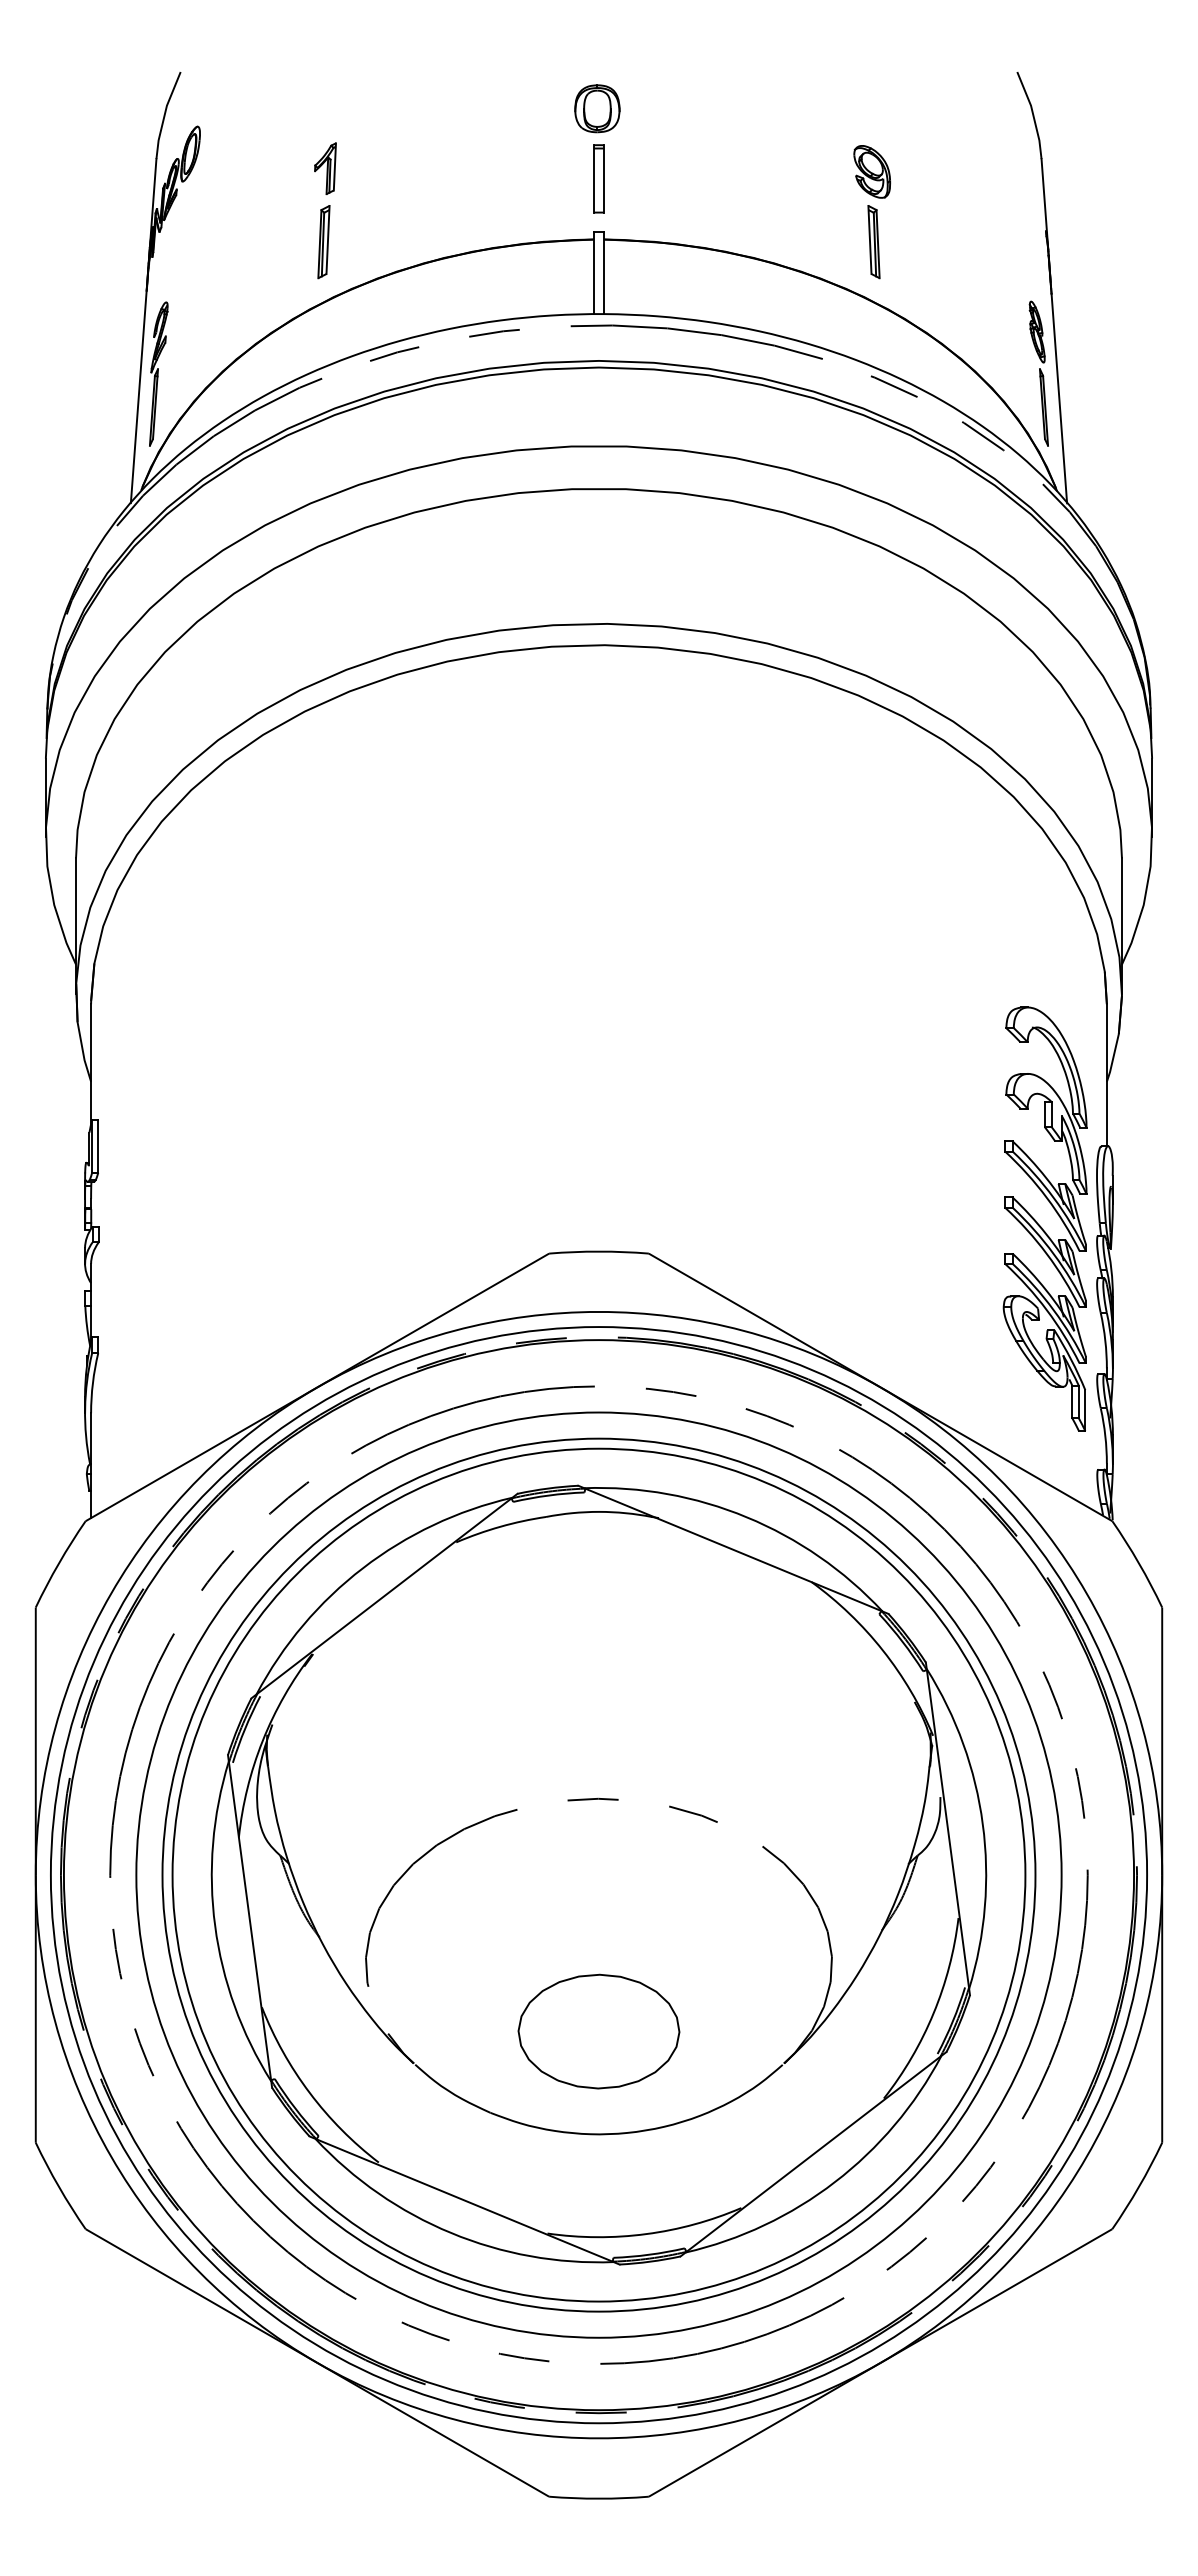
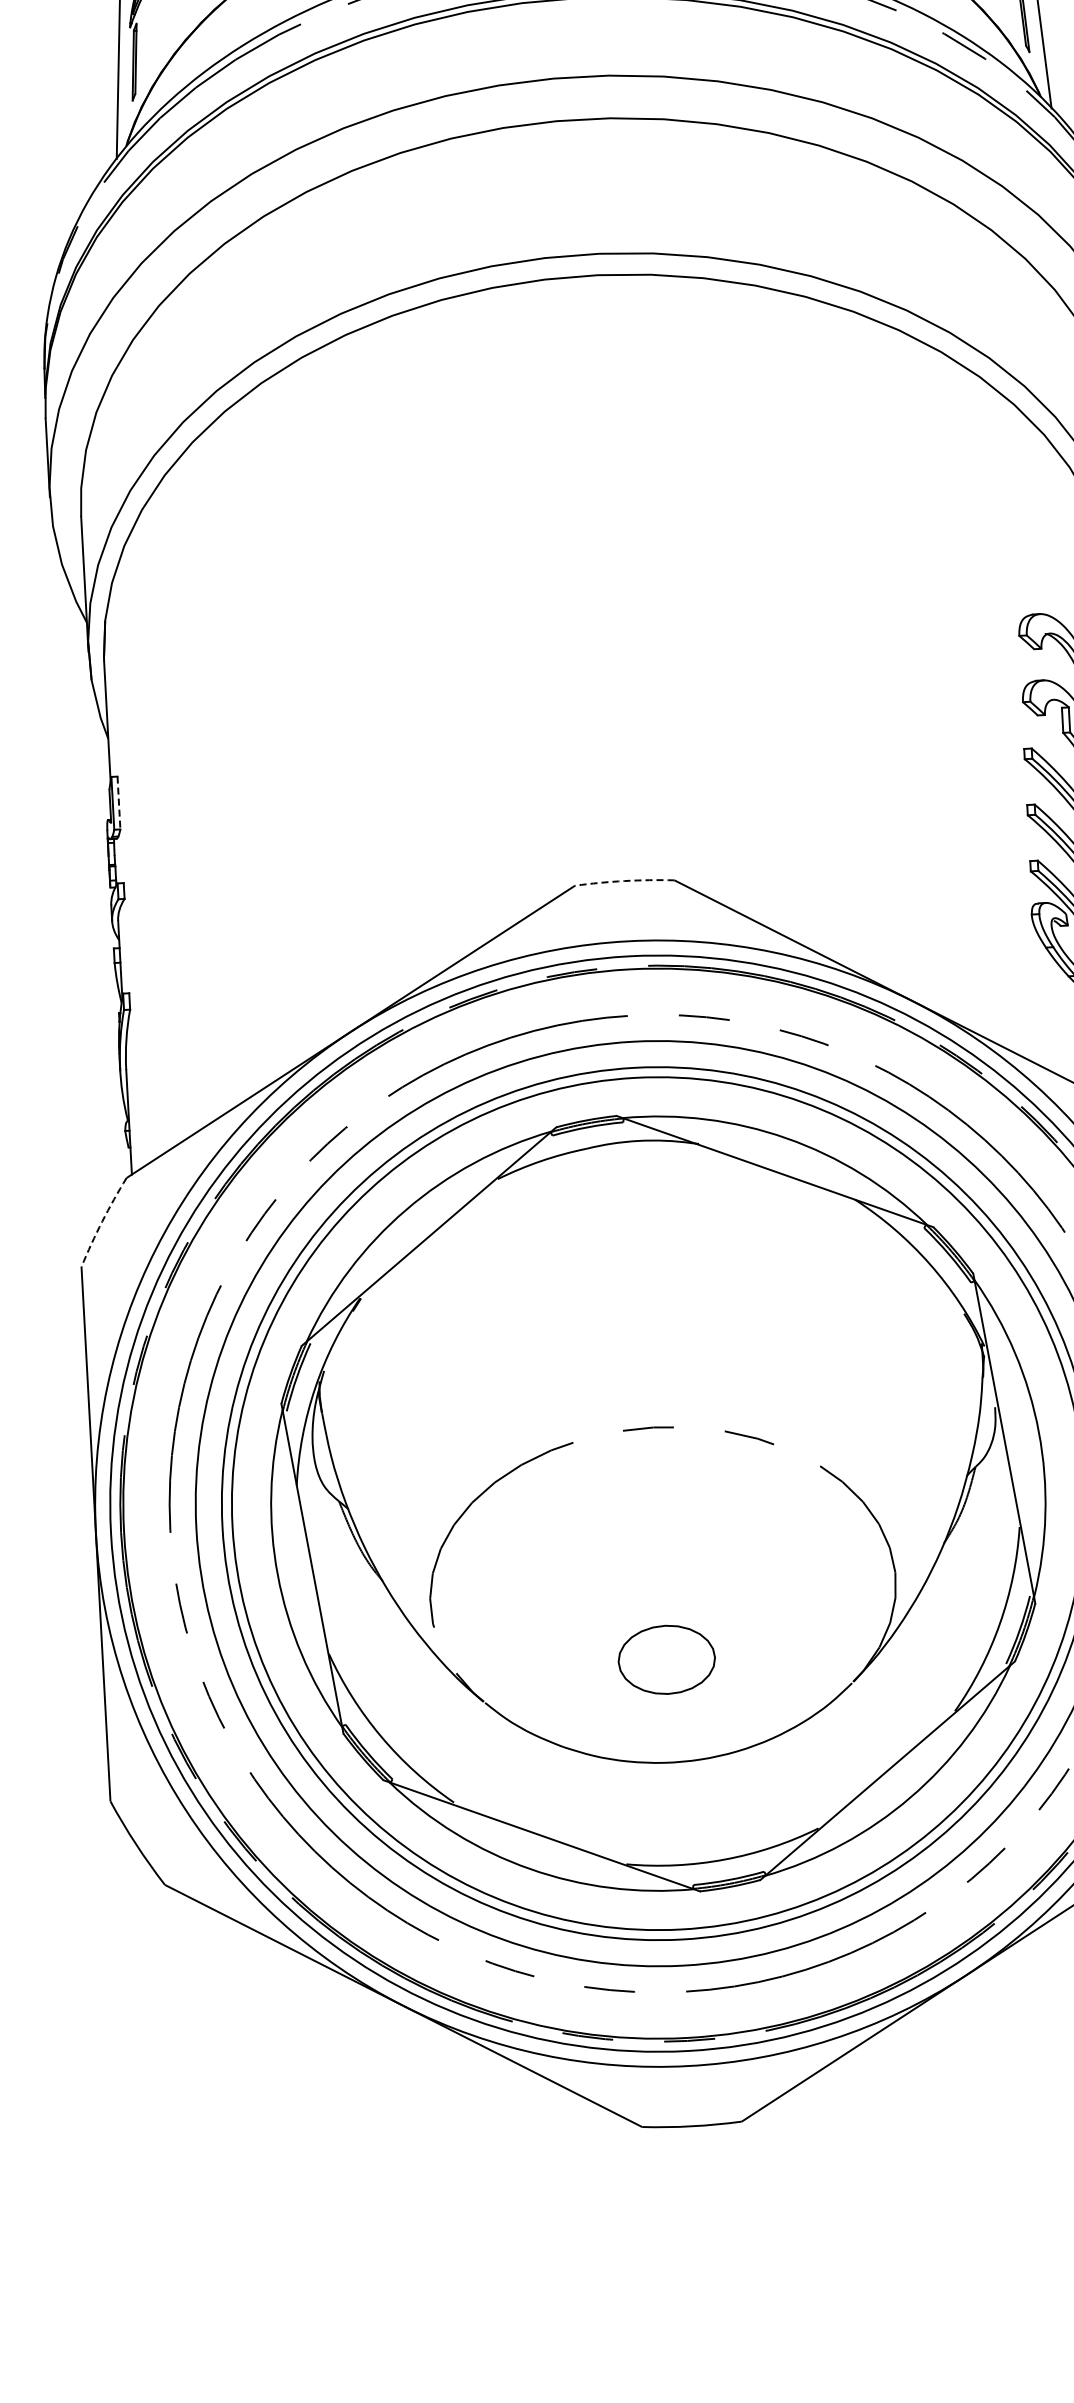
line: (98, 1146) -> (119, 803), solid -> dashed
arc: (598, 1251) -> (624, 880), solid -> dashed
arc: (58, 1563) -> (101, 1221), solid -> dashed
part: (598, 2031) -> (666, 1659), size x0.6

